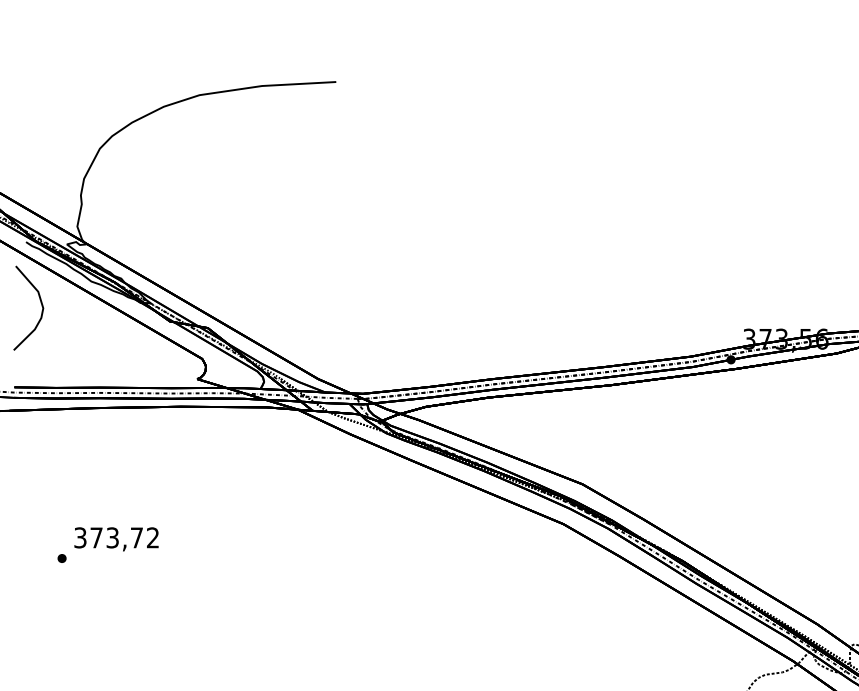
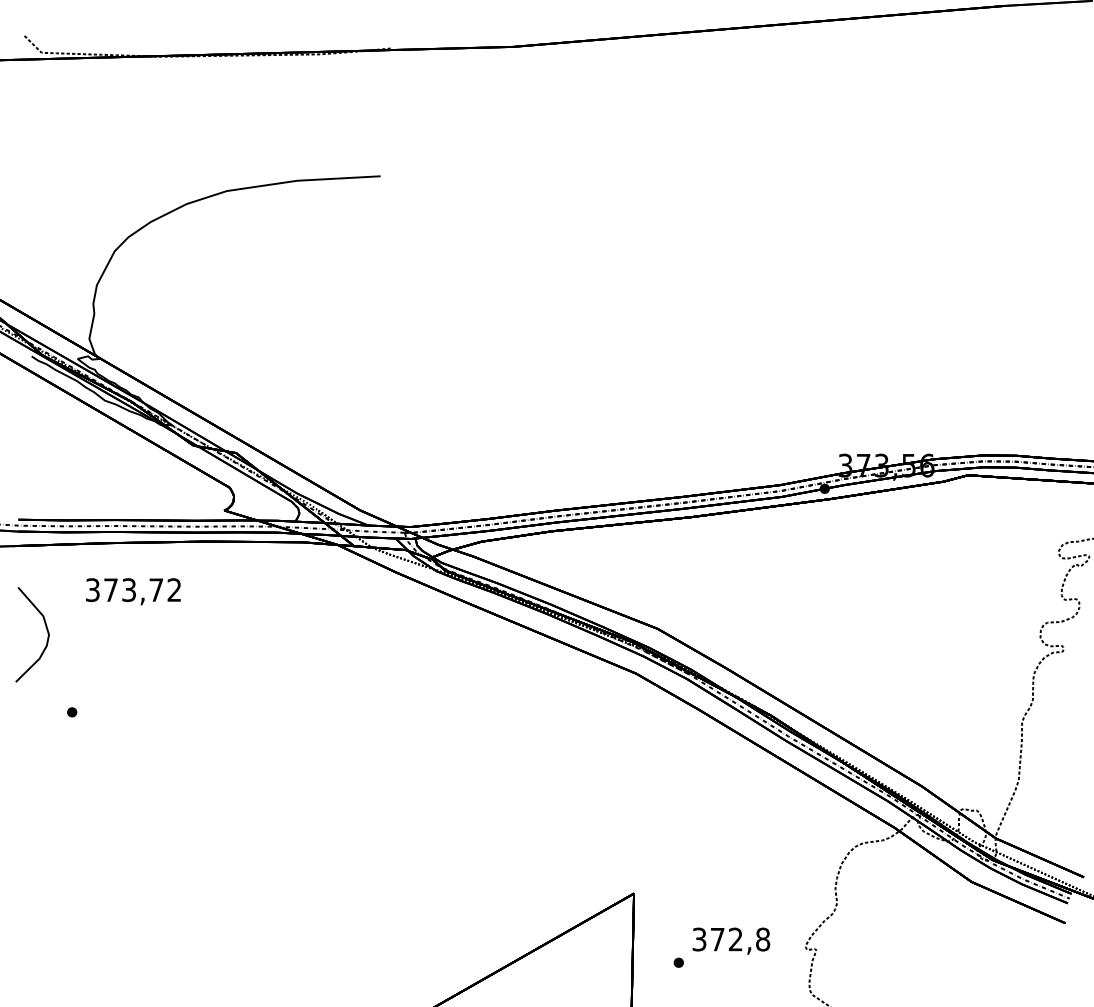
curve: (41, 304) -> (46, 630), moved
text: (116, 539) -> (133, 591), moved

